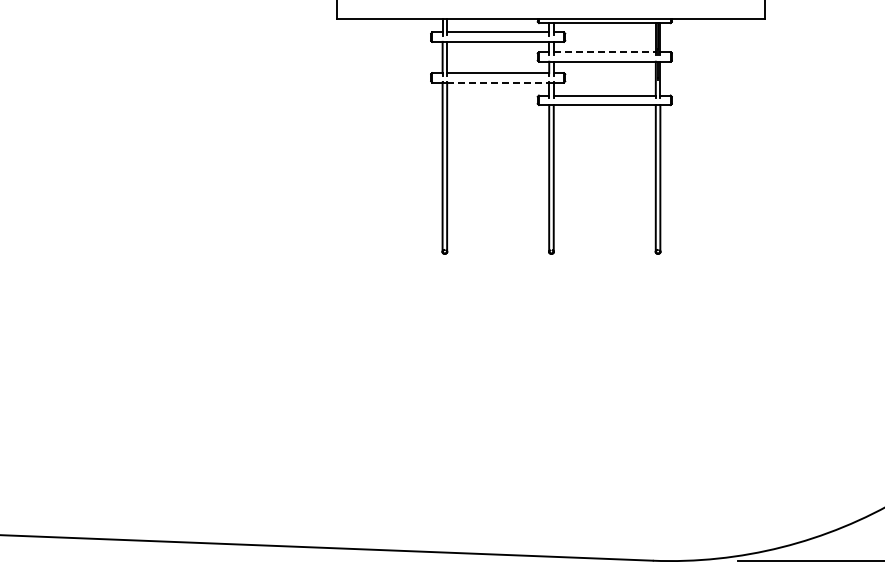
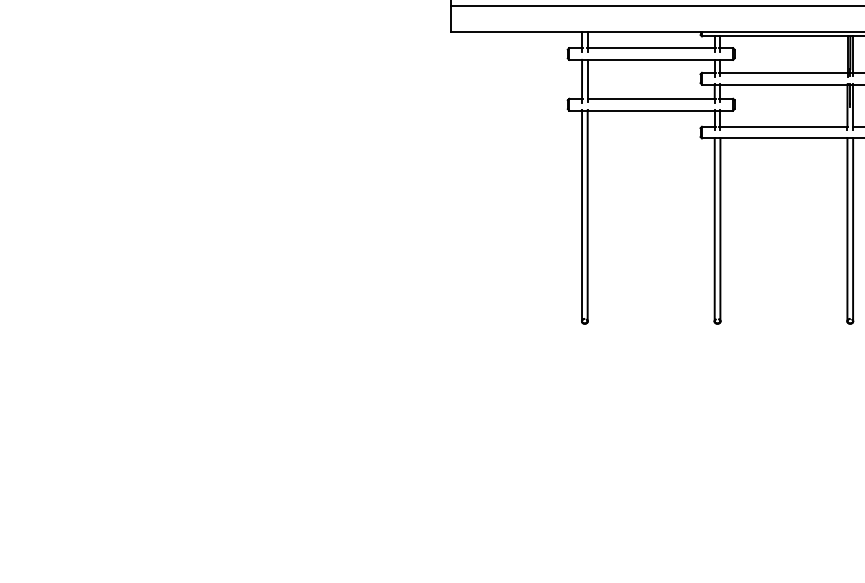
line: (605, 52) -> (784, 73), dashed -> solid
line: (498, 82) -> (651, 110), dashed -> solid

